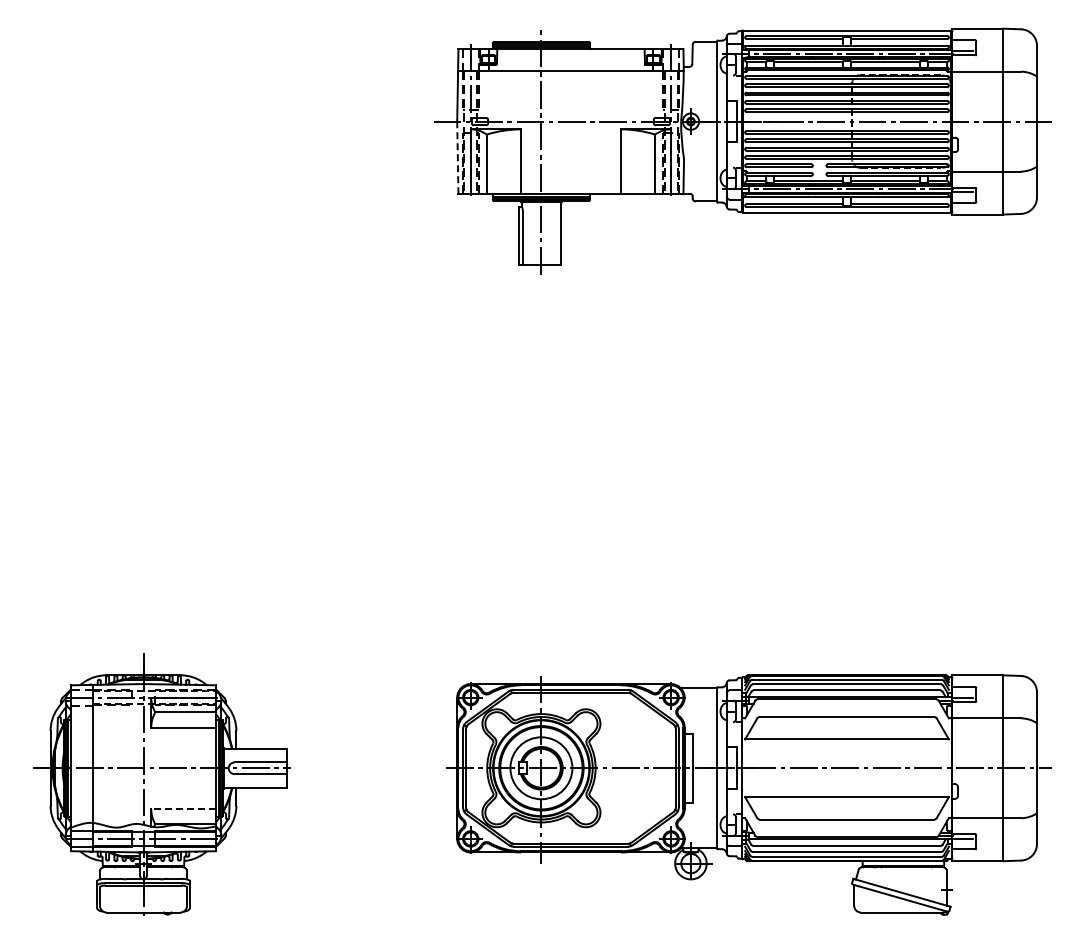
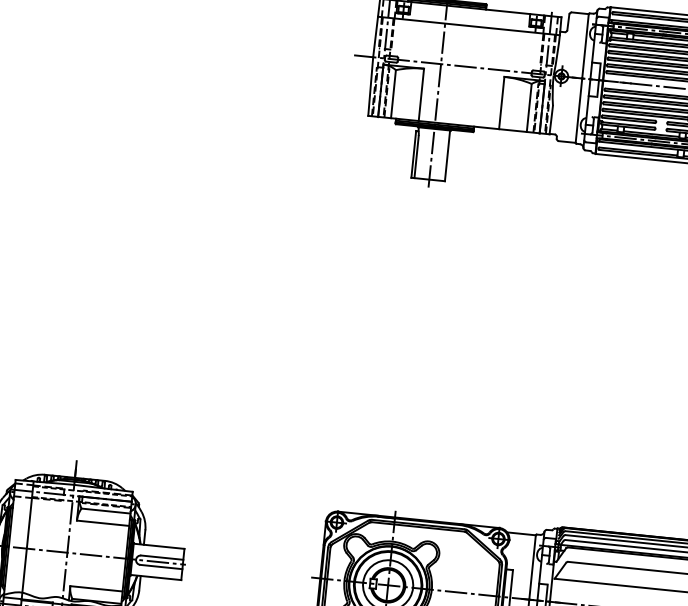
line: (457, 157) -> (370, 86), dashed -> solid
line: (183, 808) -> (96, 588), dashed -> solid

